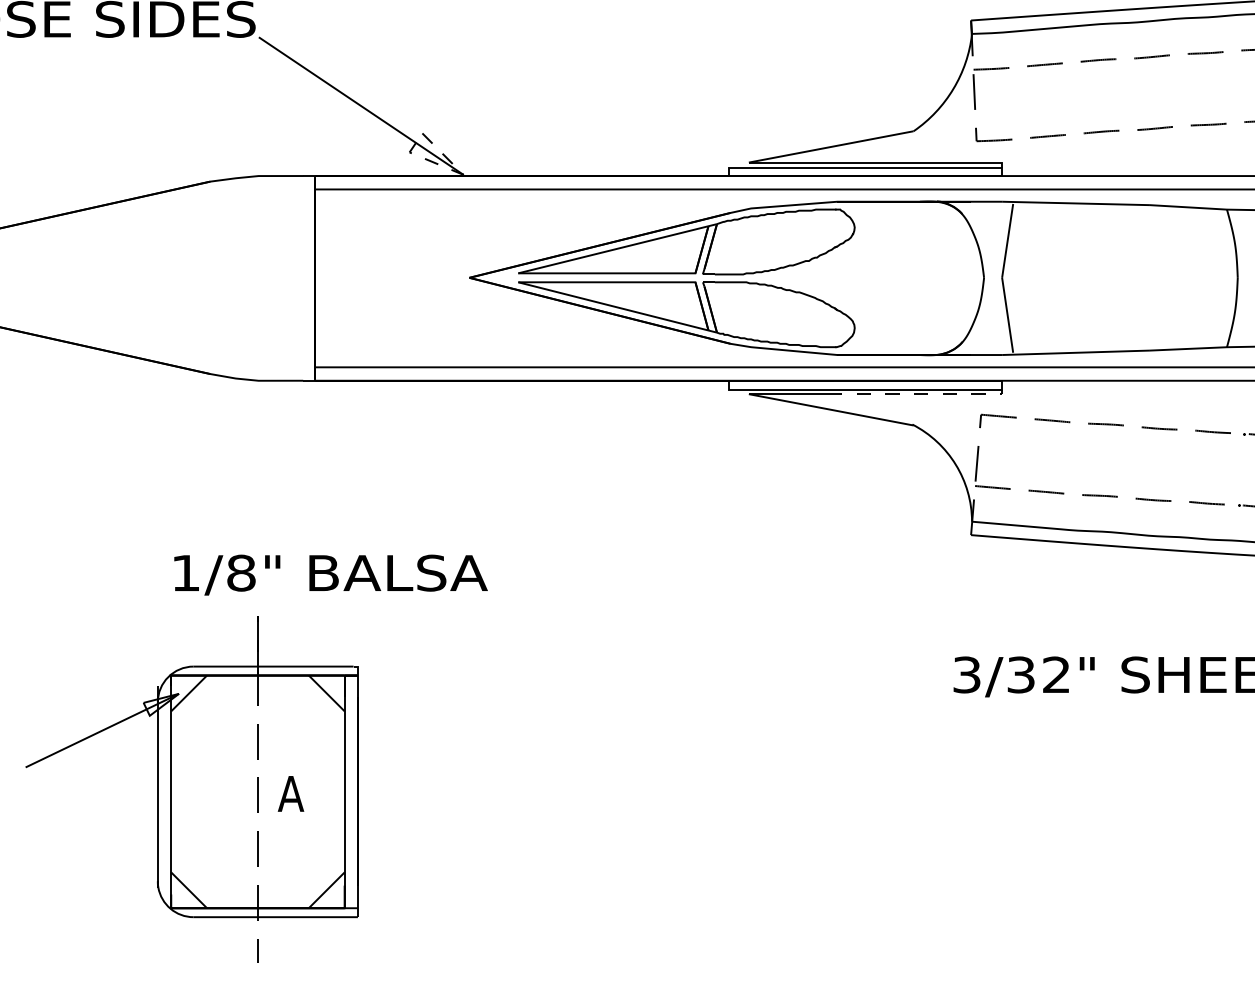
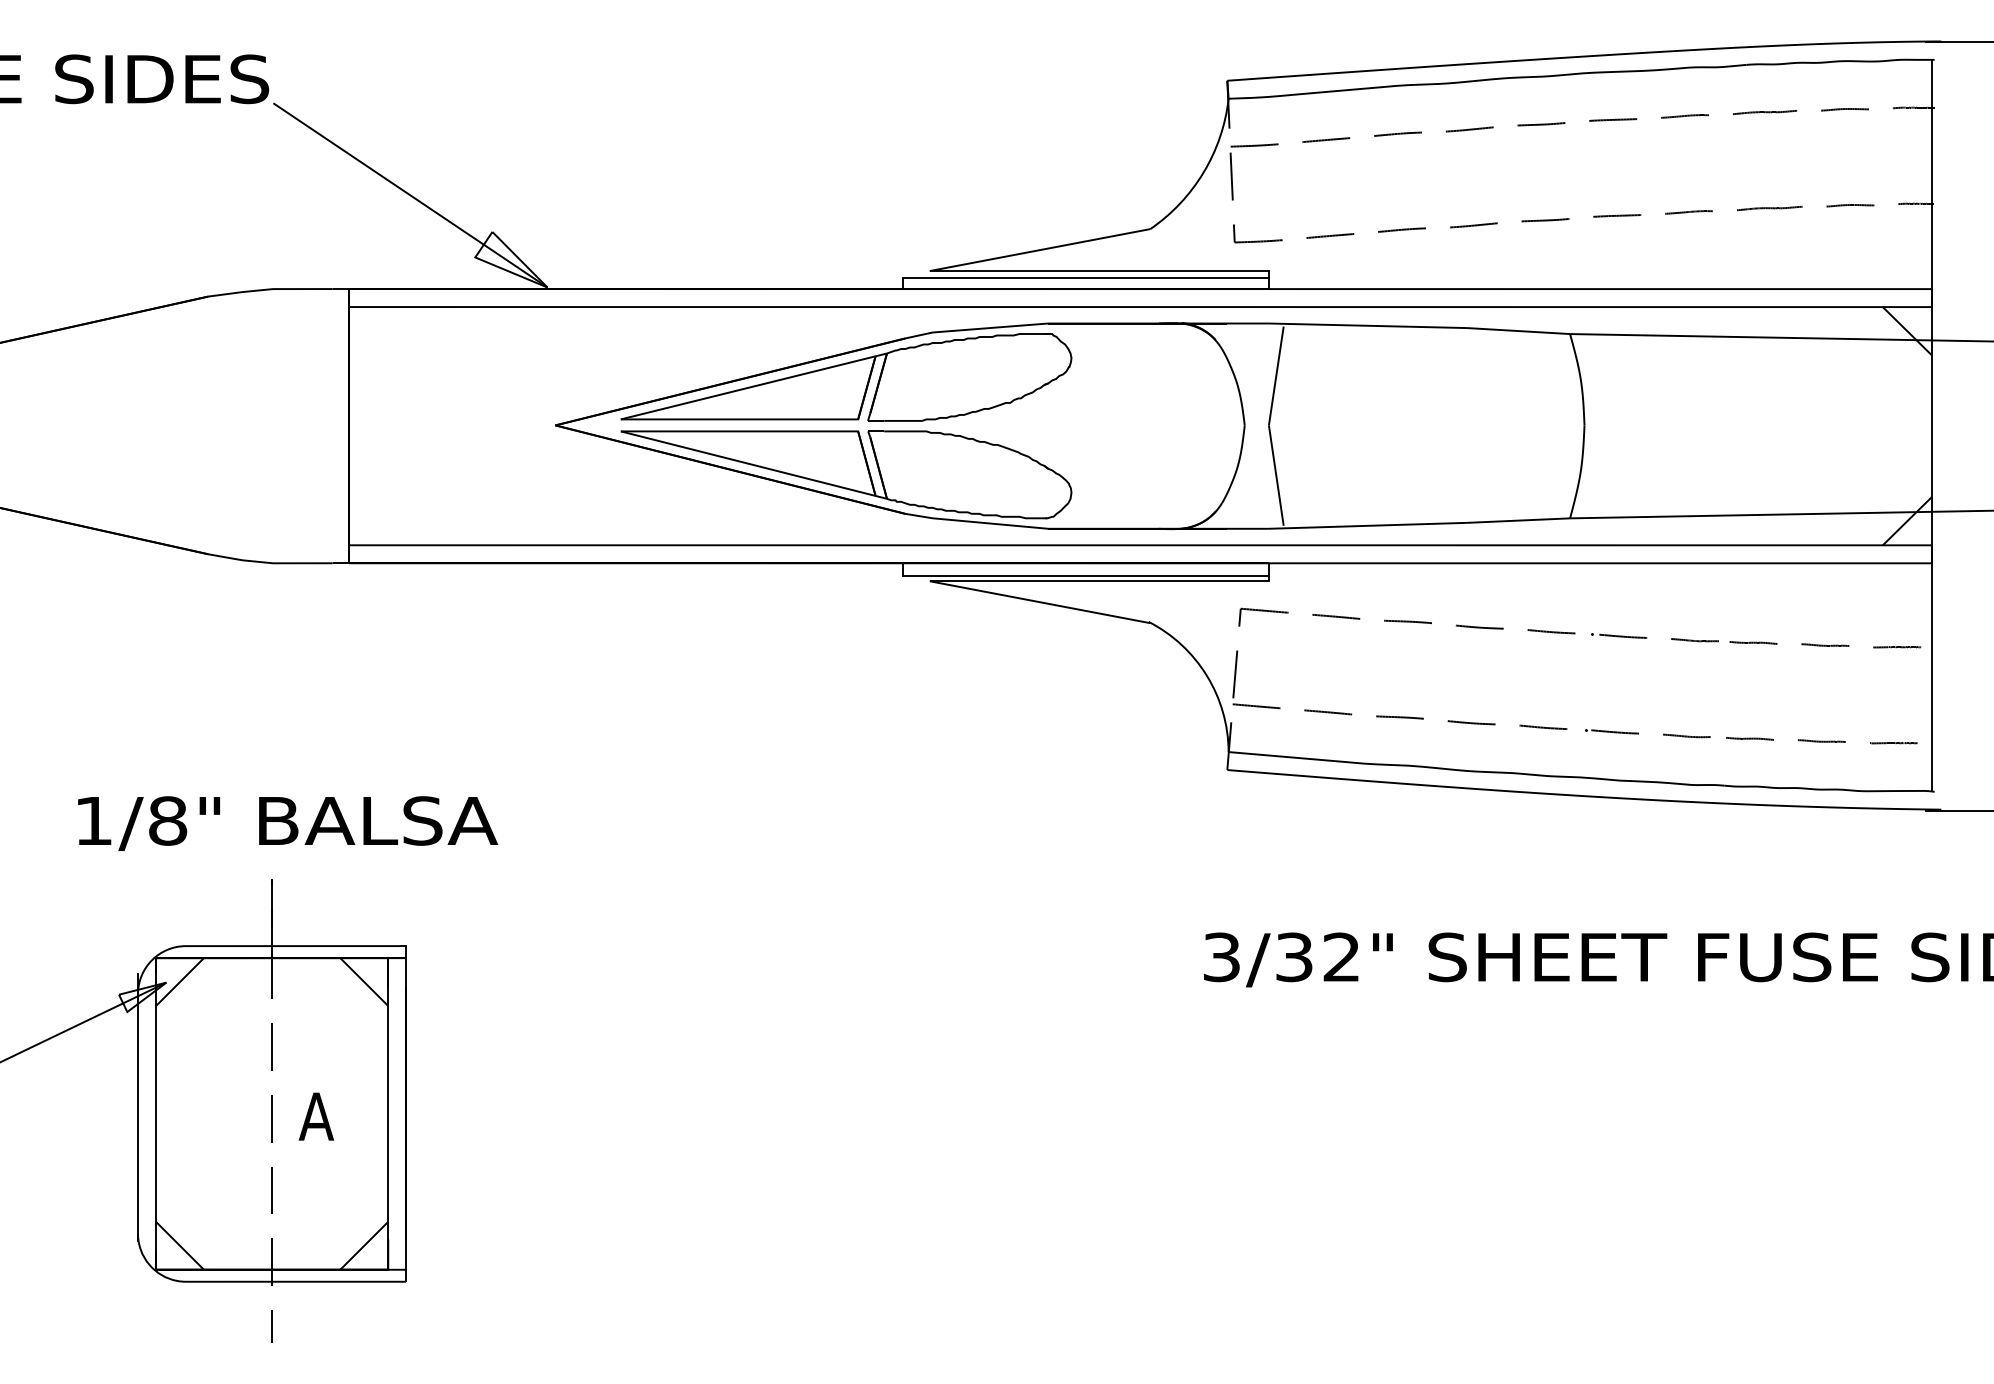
line: (452, 170) -> (532, 281), dashed -> solid
line: (918, 394) -> (1156, 581), dashed -> solid
text: (331, 575) -> (288, 823), moved

